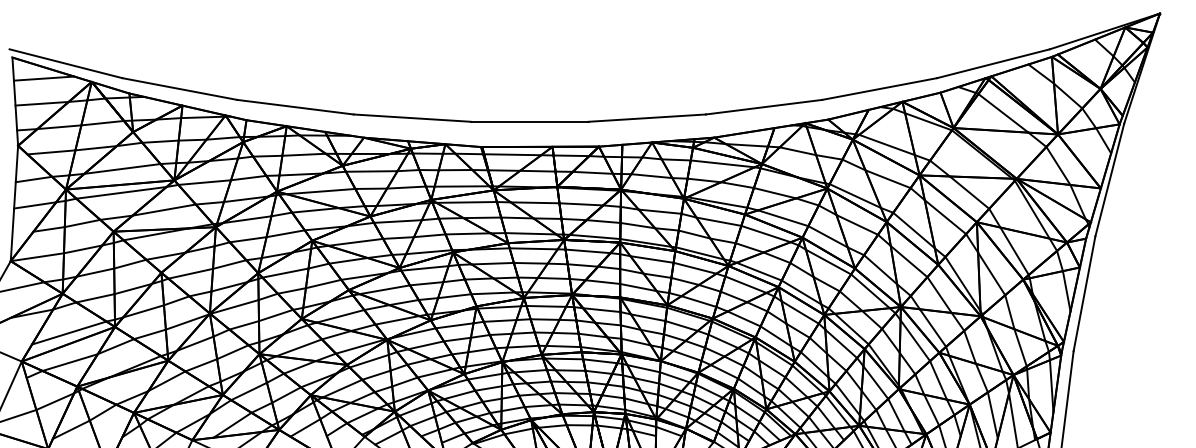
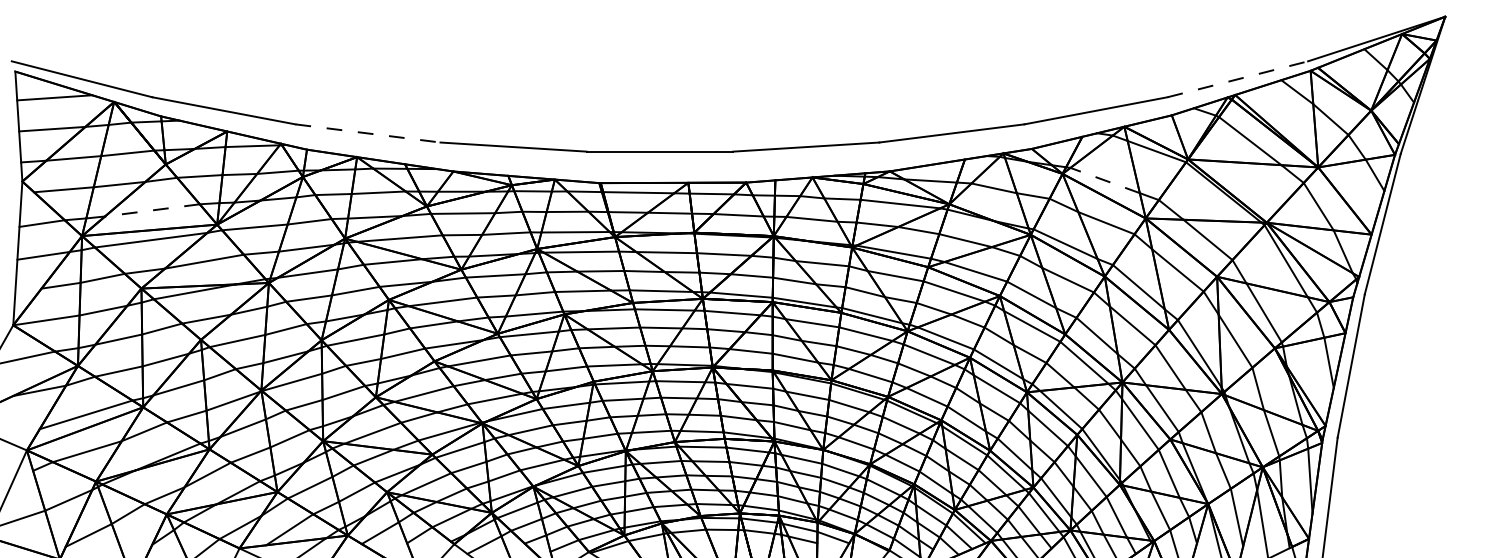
line: (993, 63) -> (1237, 79), solid -> dashed
line: (295, 107) -> (368, 133), solid -> dashed
line: (887, 144) -> (1105, 180), solid -> dashed
line: (122, 169) -> (152, 210), solid -> dashed

